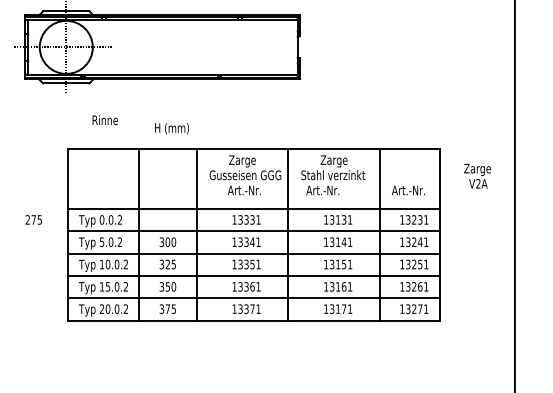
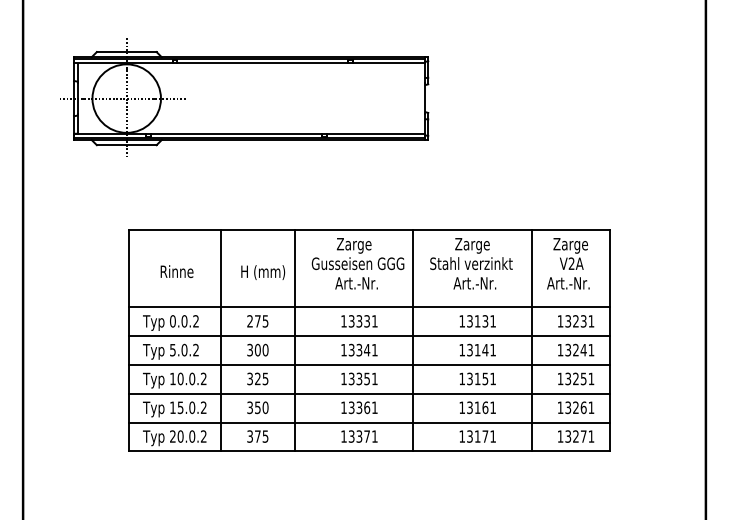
text: (104, 120) -> (176, 271), moved
text: (172, 128) -> (263, 272), moved
text: (477, 175) -> (570, 253), moved
text: (322, 190) -> (474, 283), moved
text: (33, 220) -> (257, 321), moved

